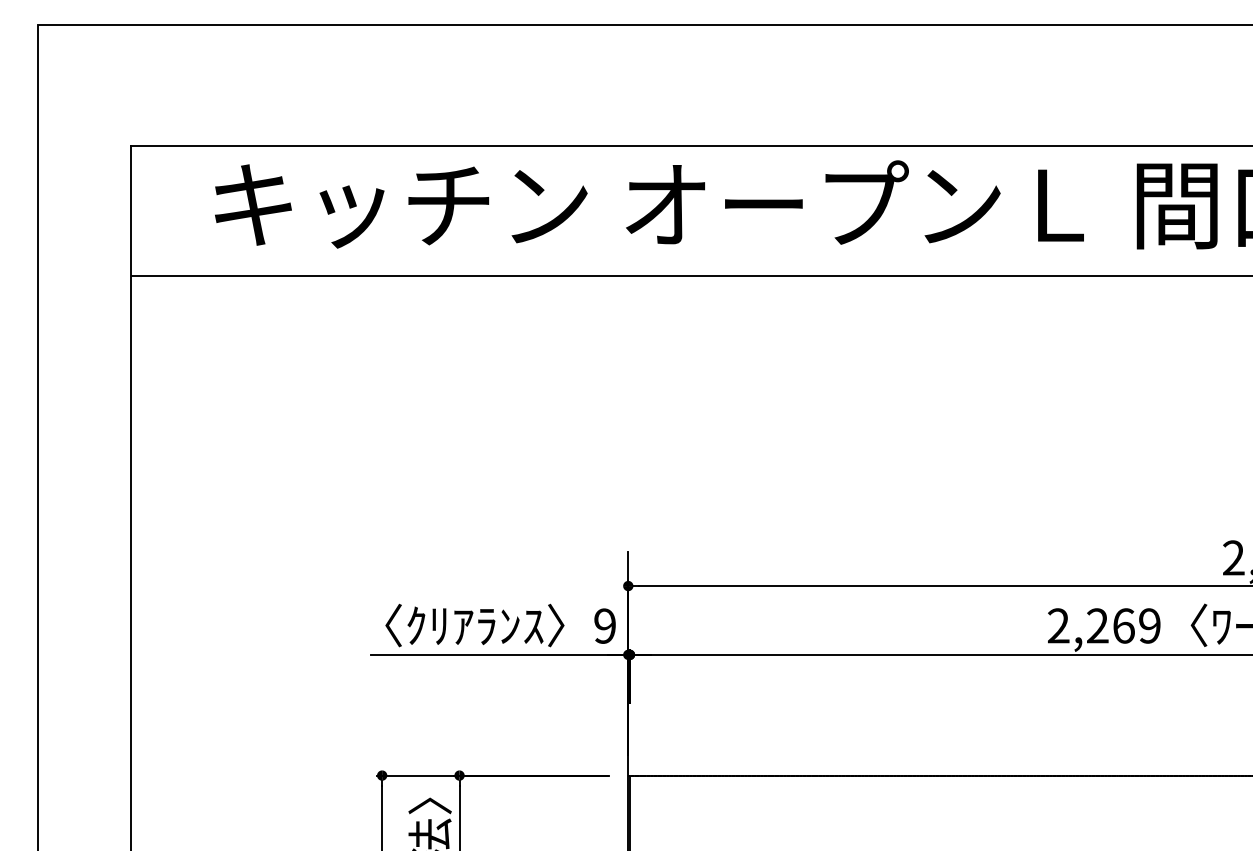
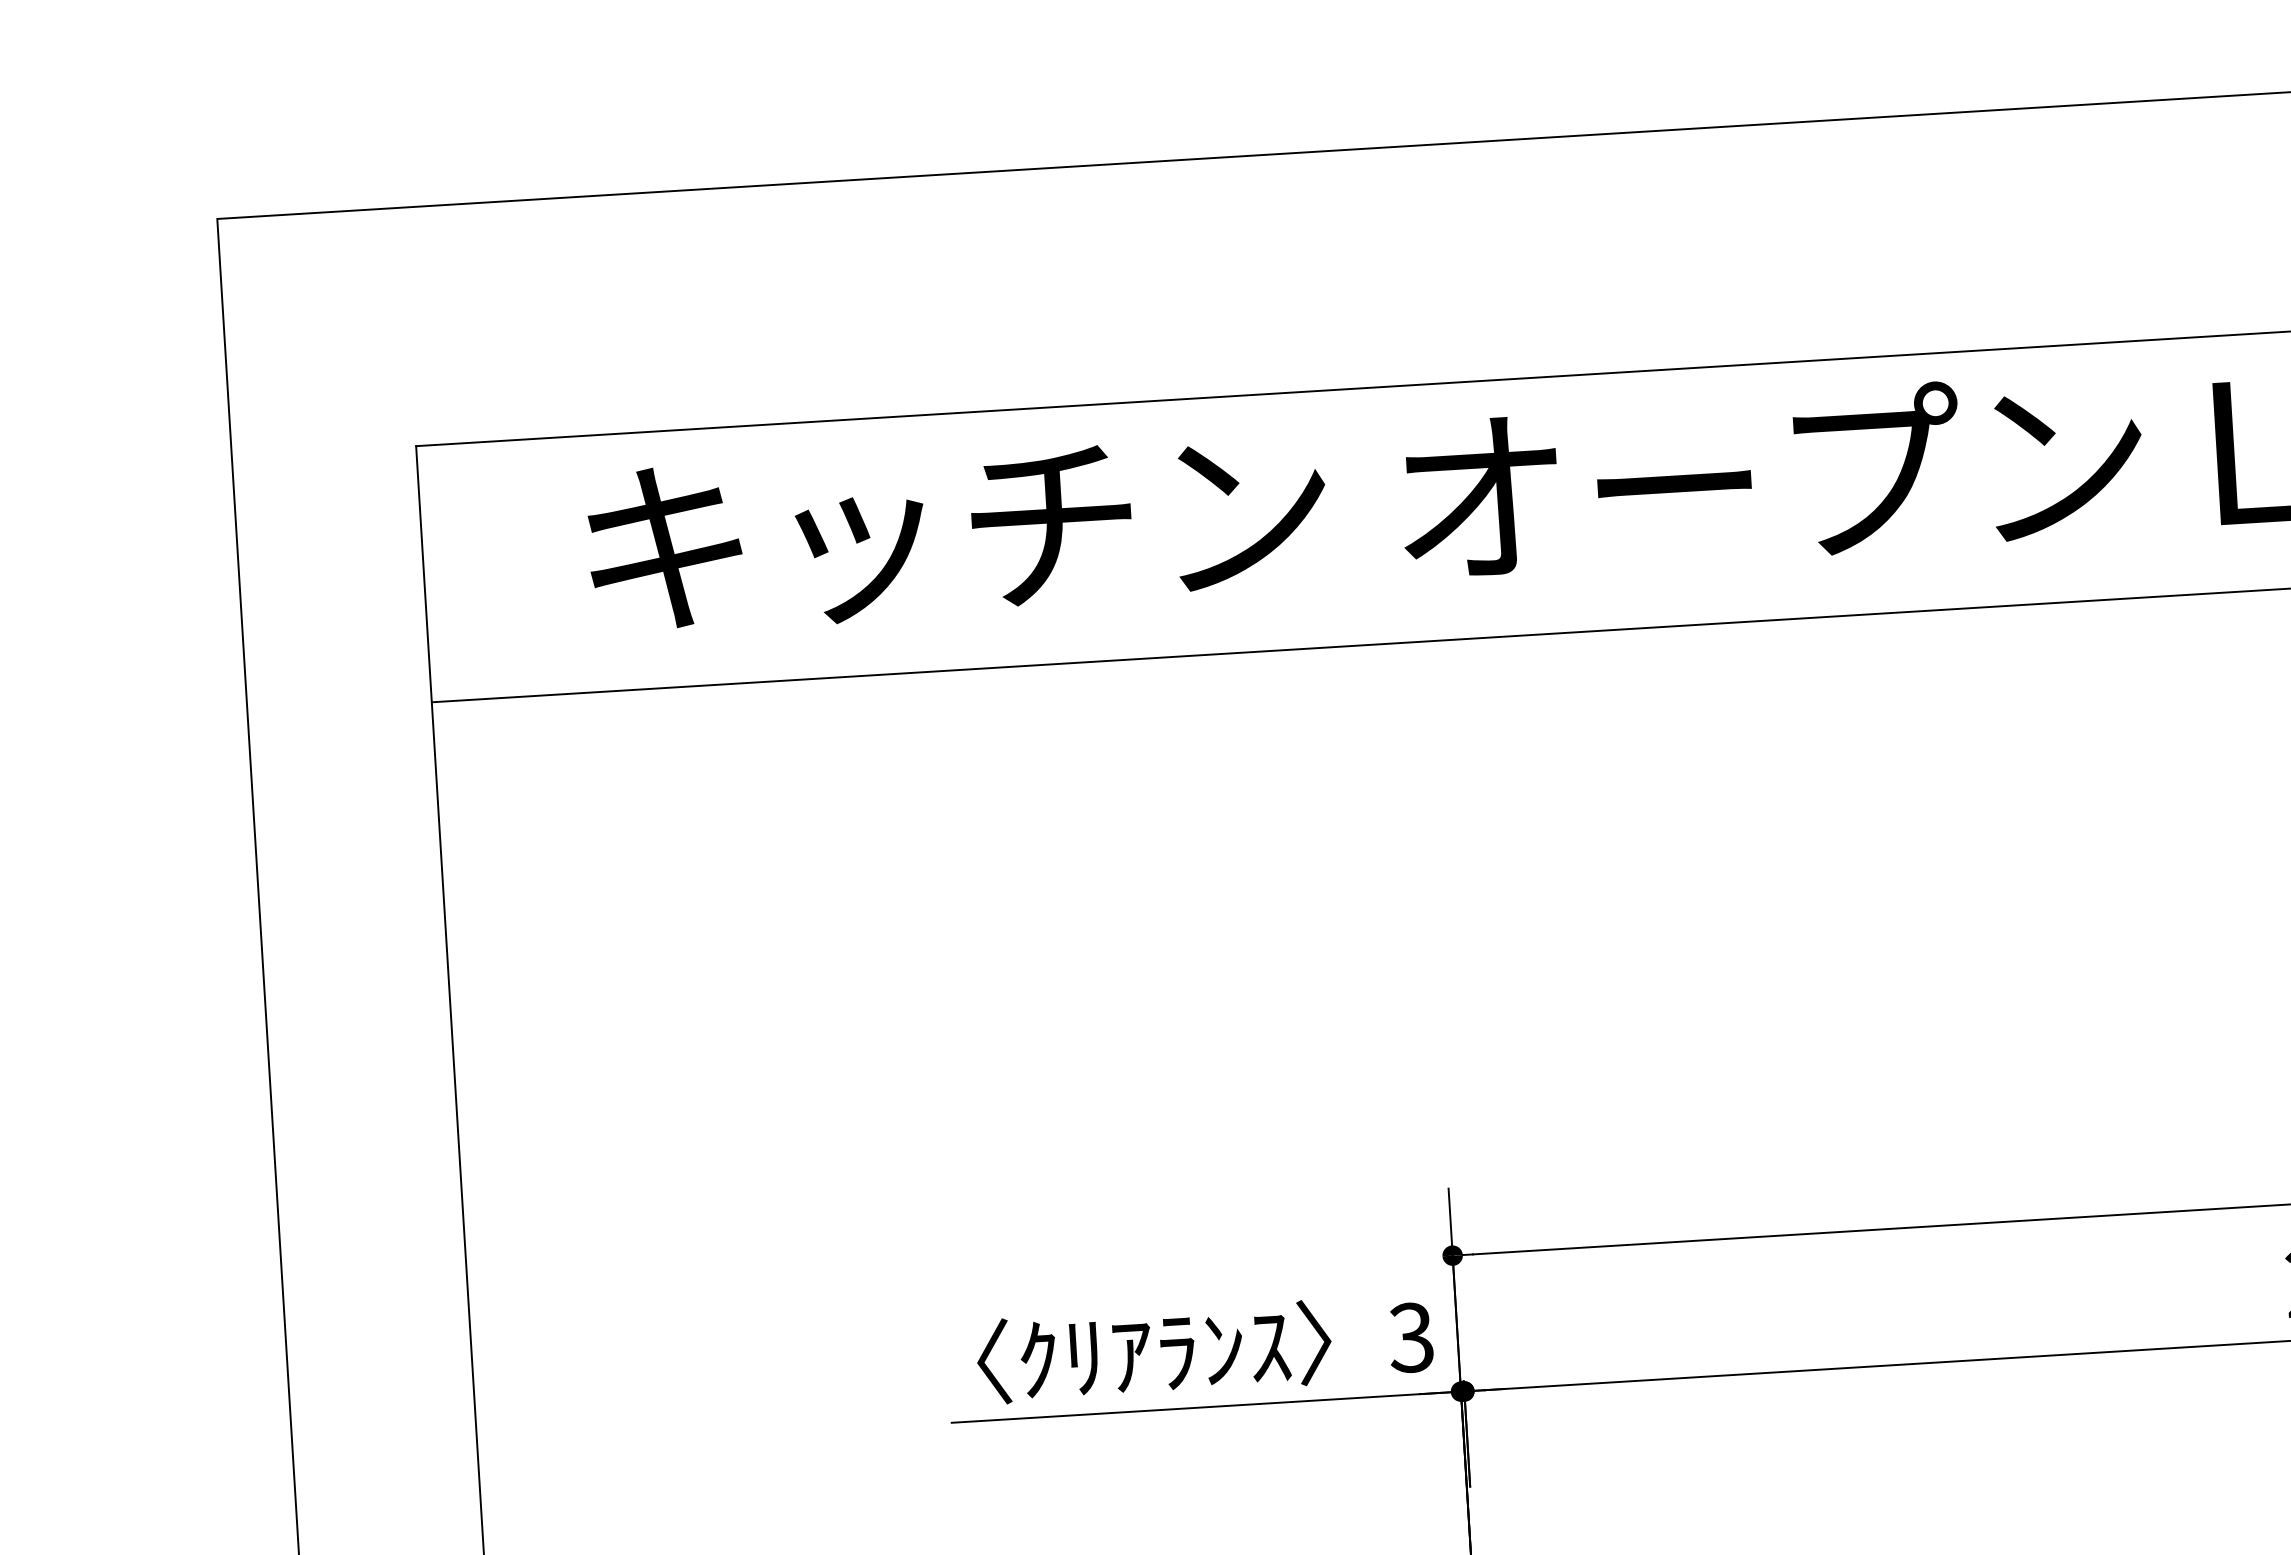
text: (604, 625) -> (1410, 1336), 9 -> 3

